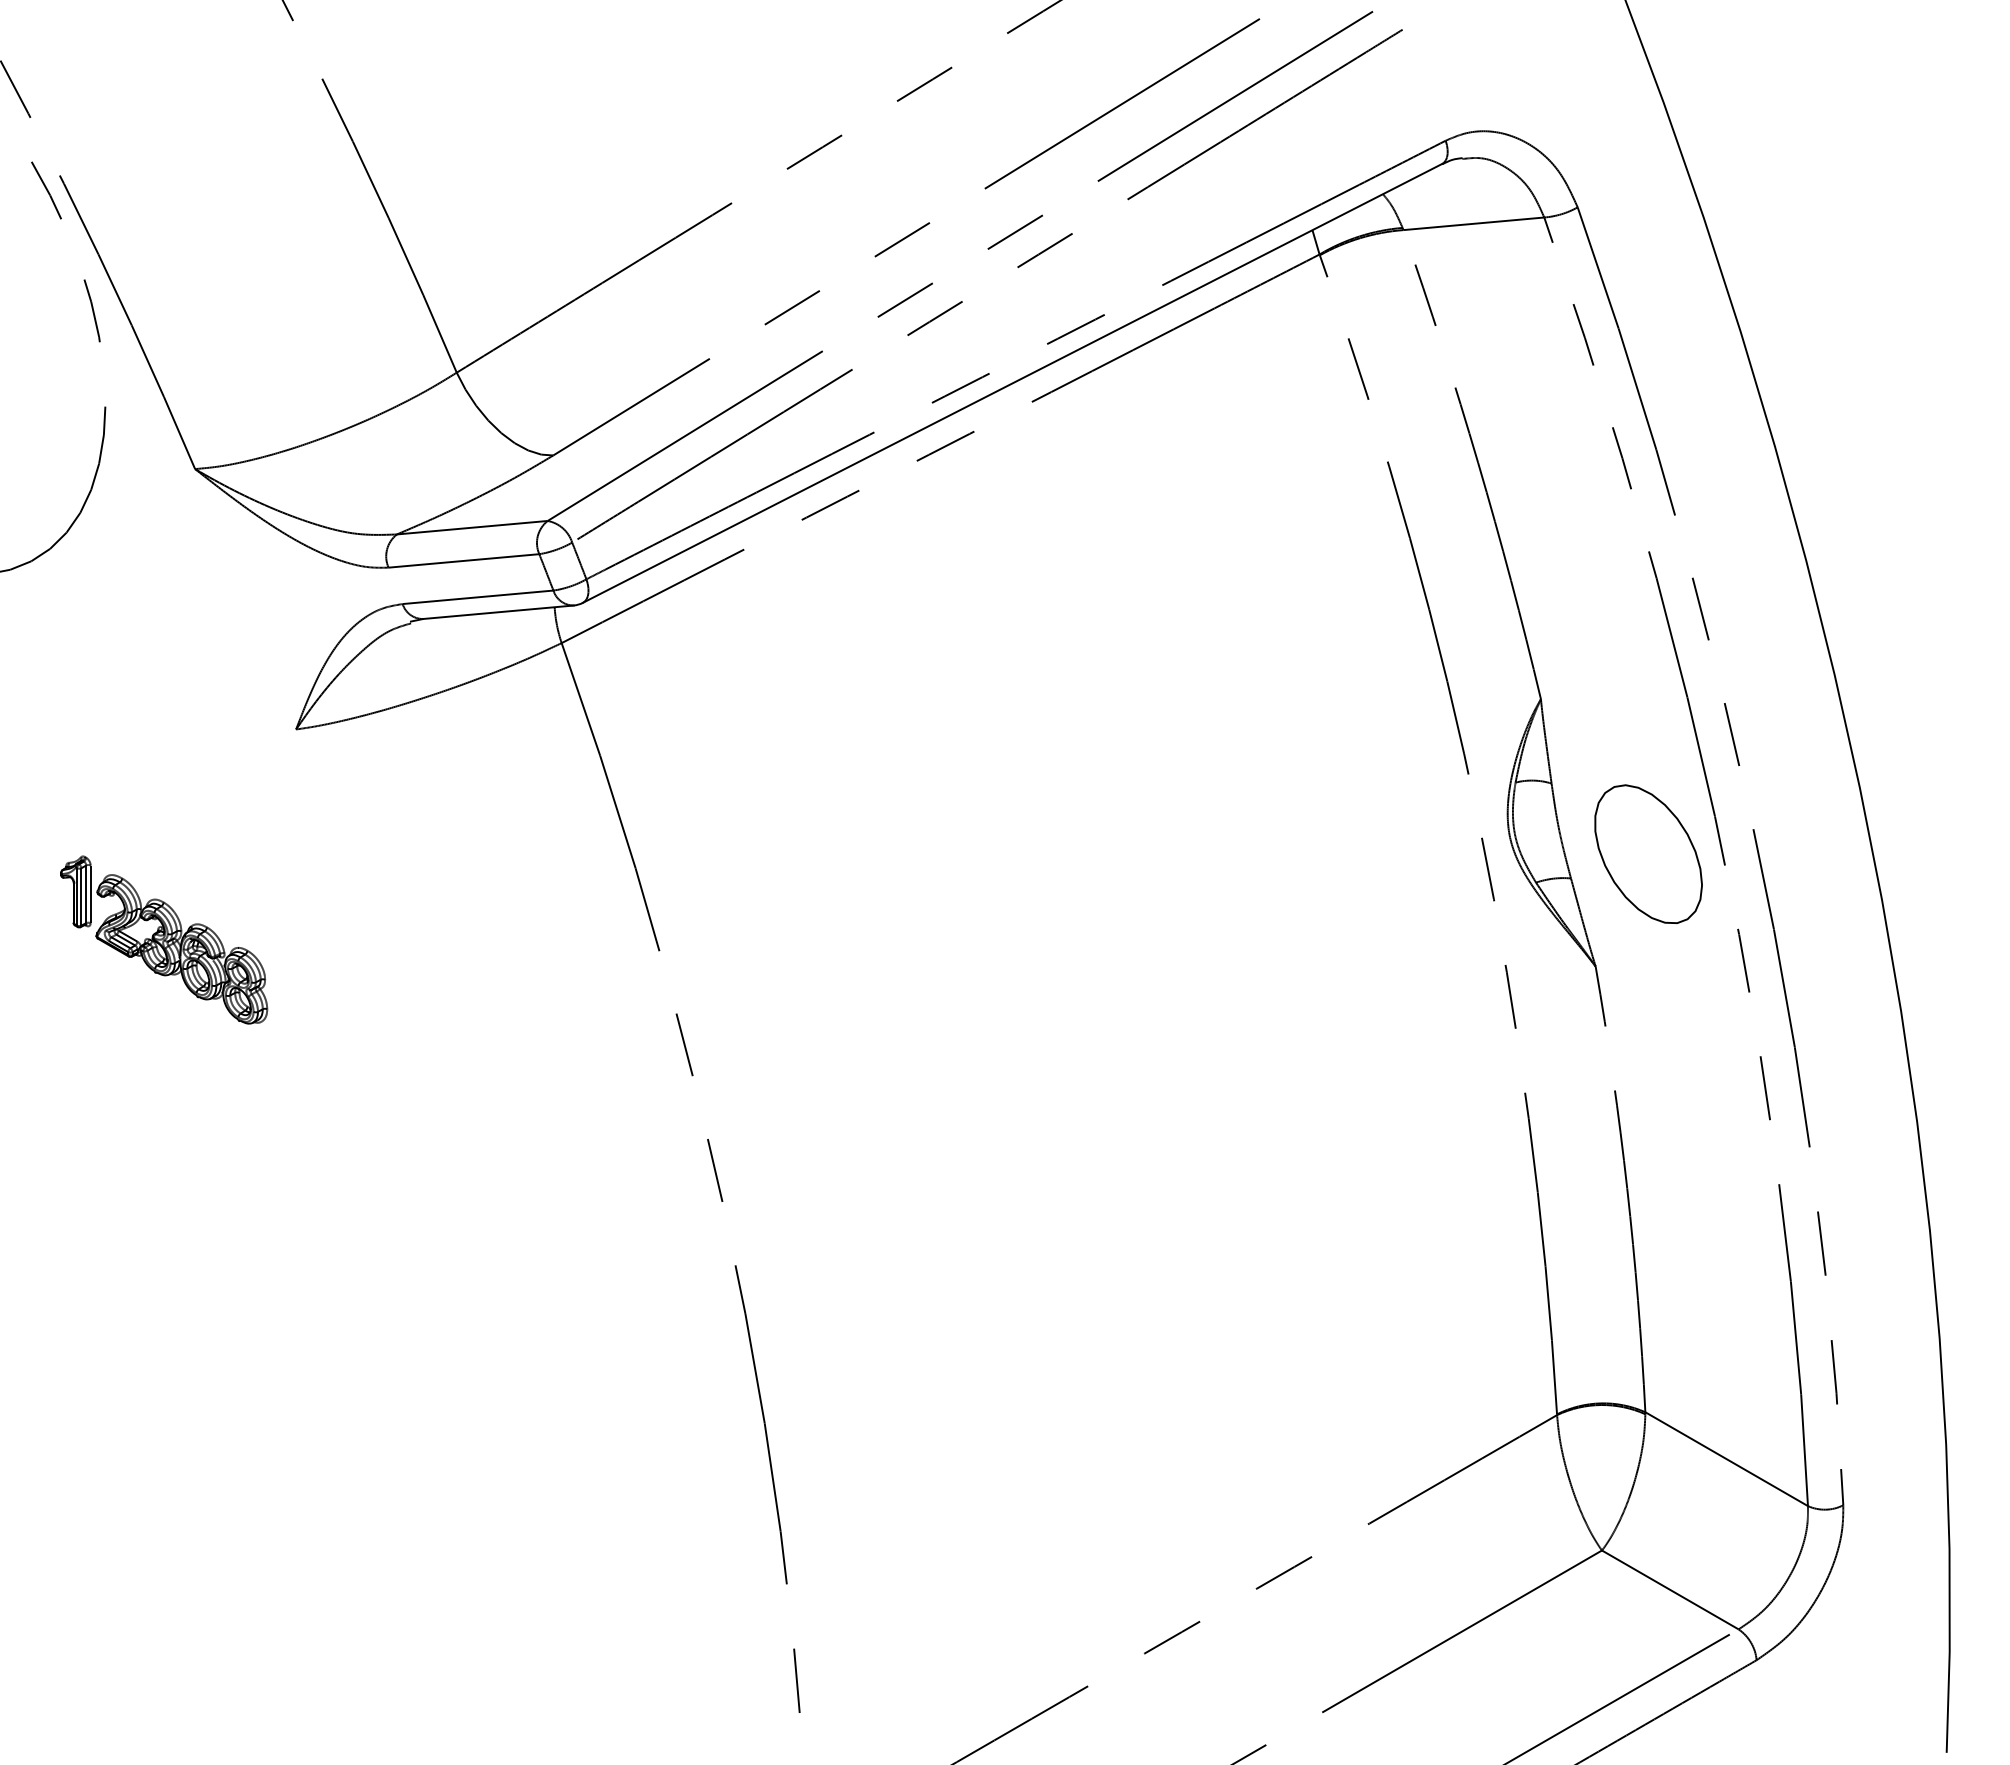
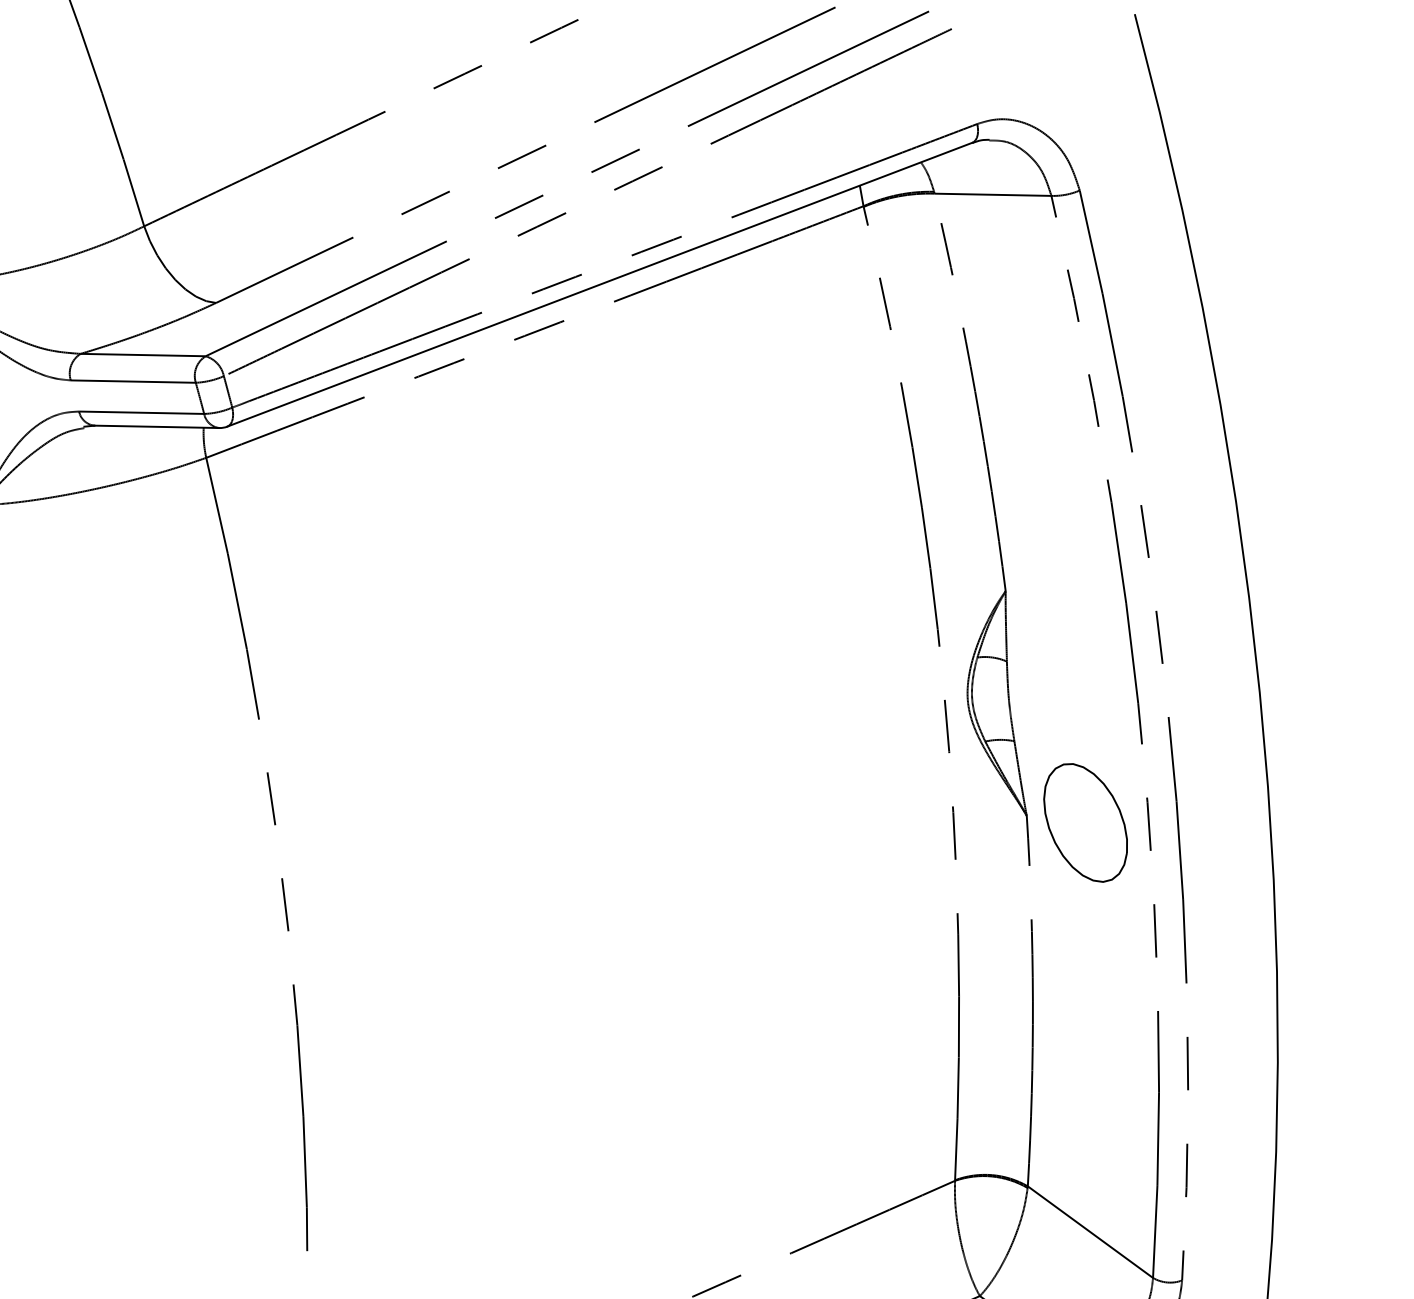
part: (1648, 853) -> (1085, 822), moved

